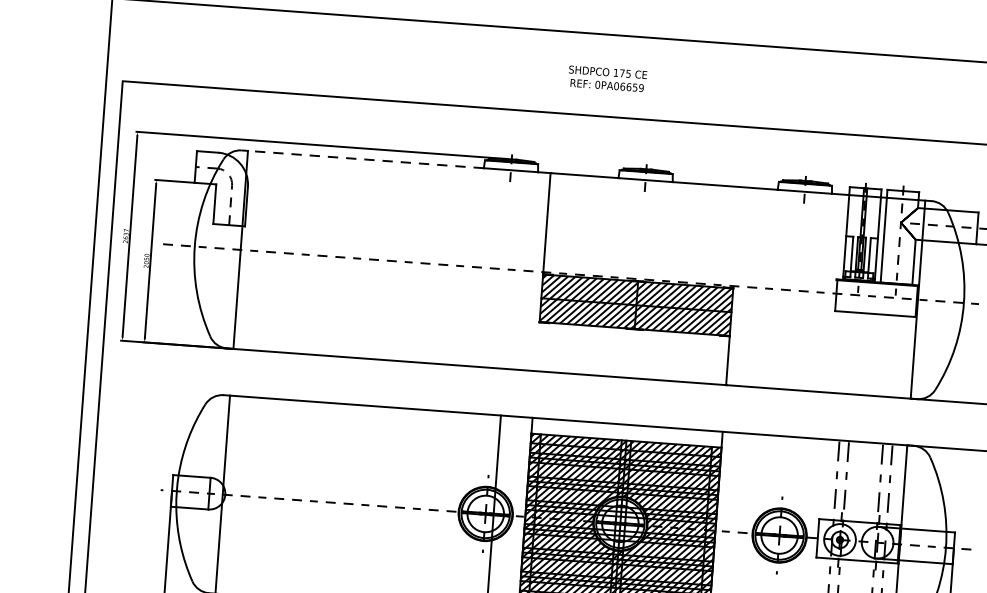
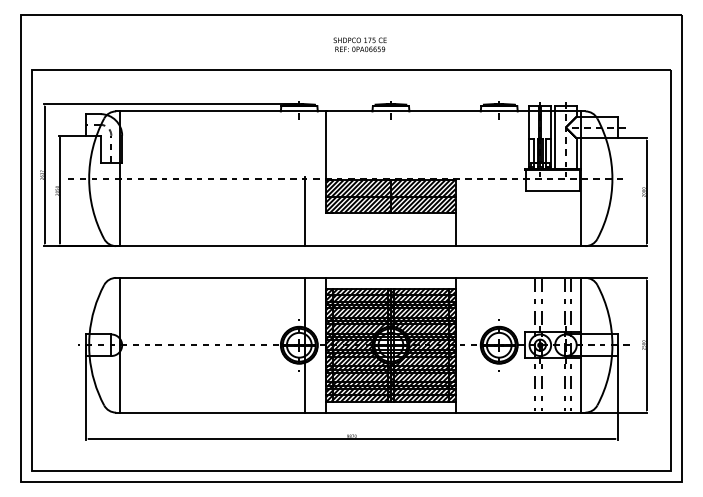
line: (361, 159) -> (197, 111), dashed -> solid
line: (507, 317) -> (304, 211), added

